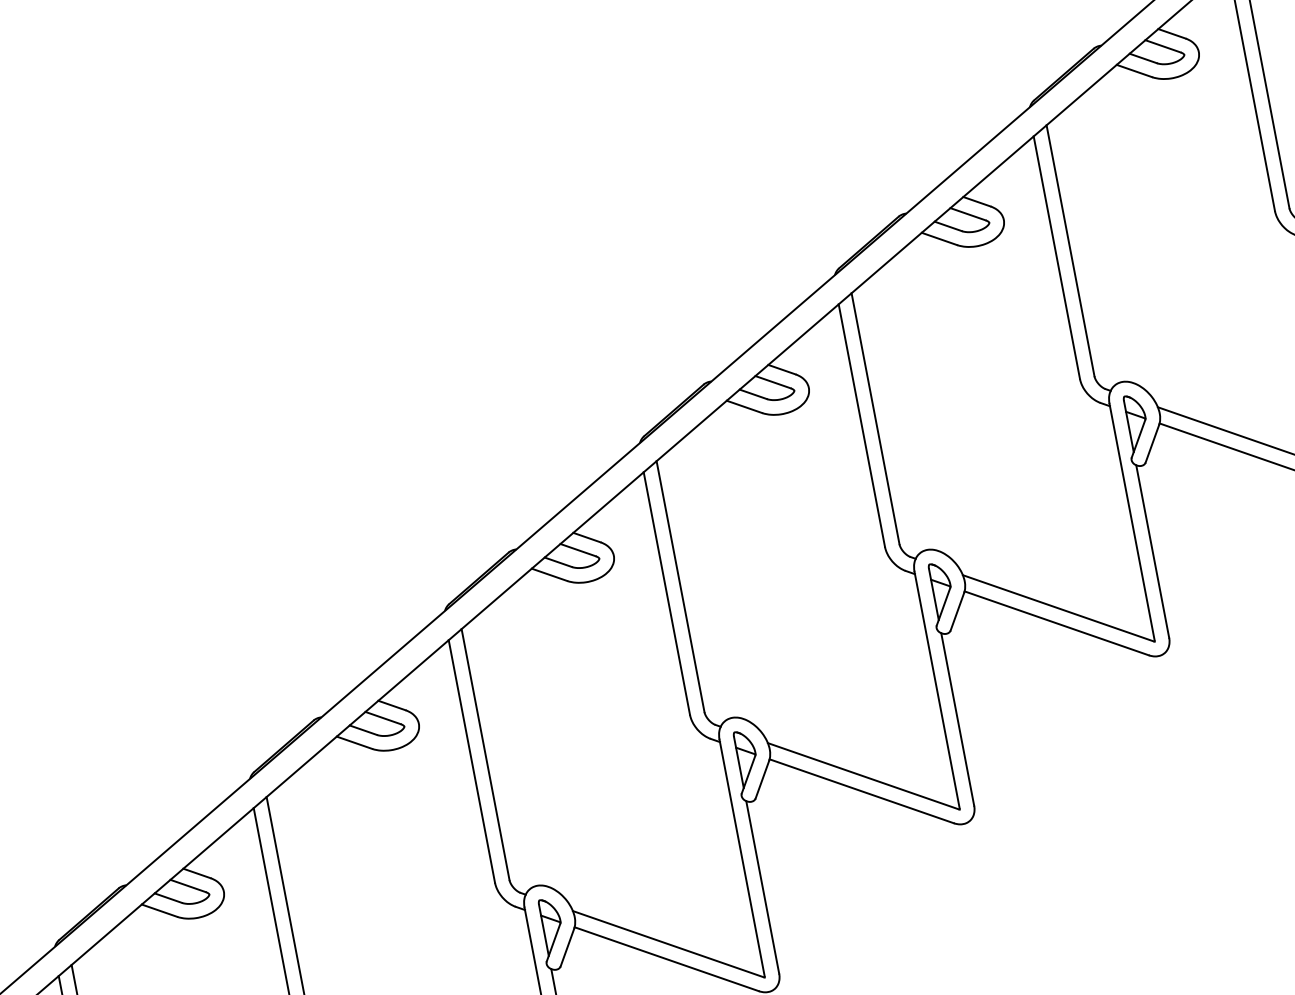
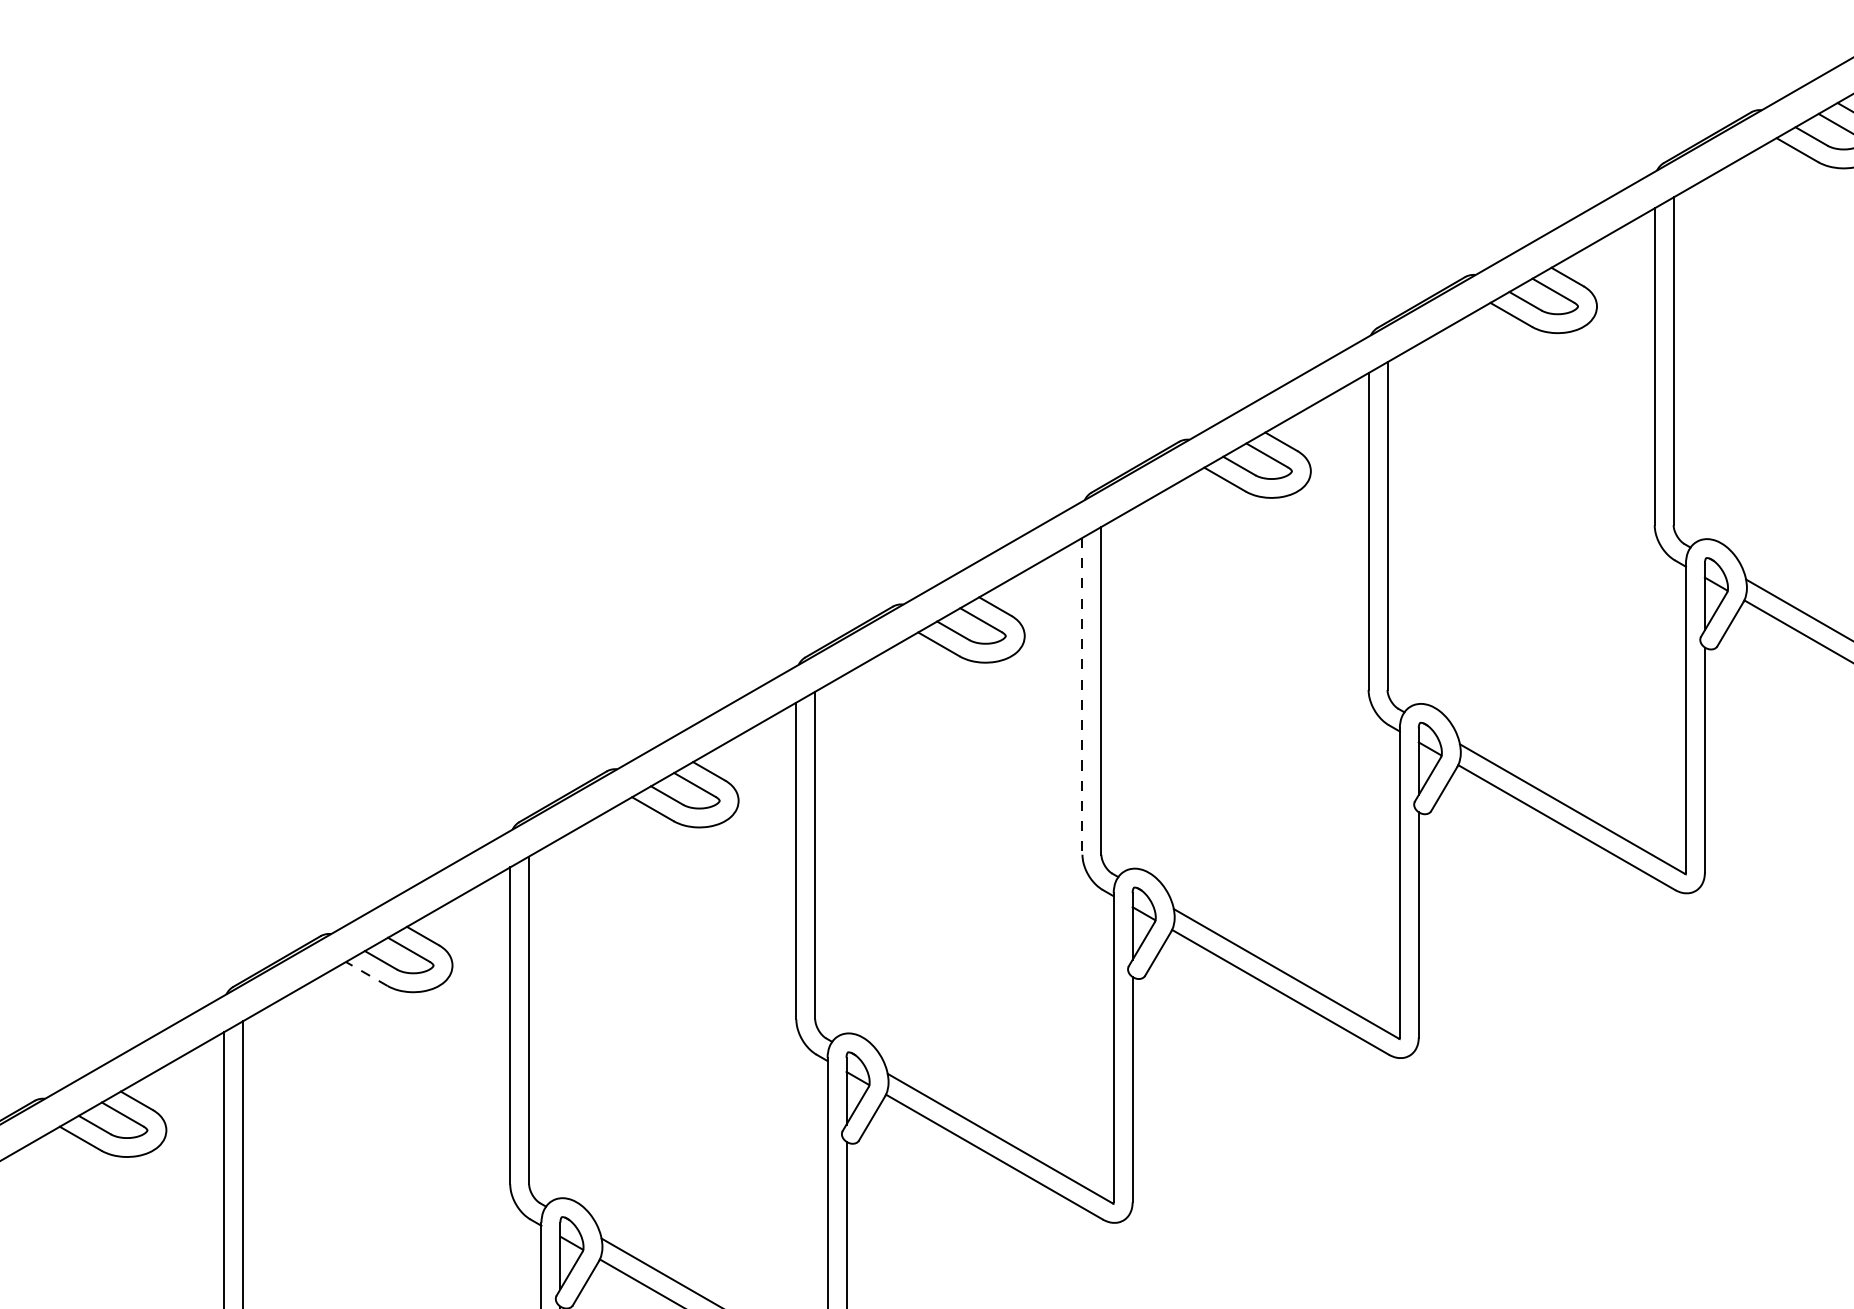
line: (861, 425) -> (1082, 696), solid -> dashed
line: (354, 742) -> (366, 973), solid -> dashed

